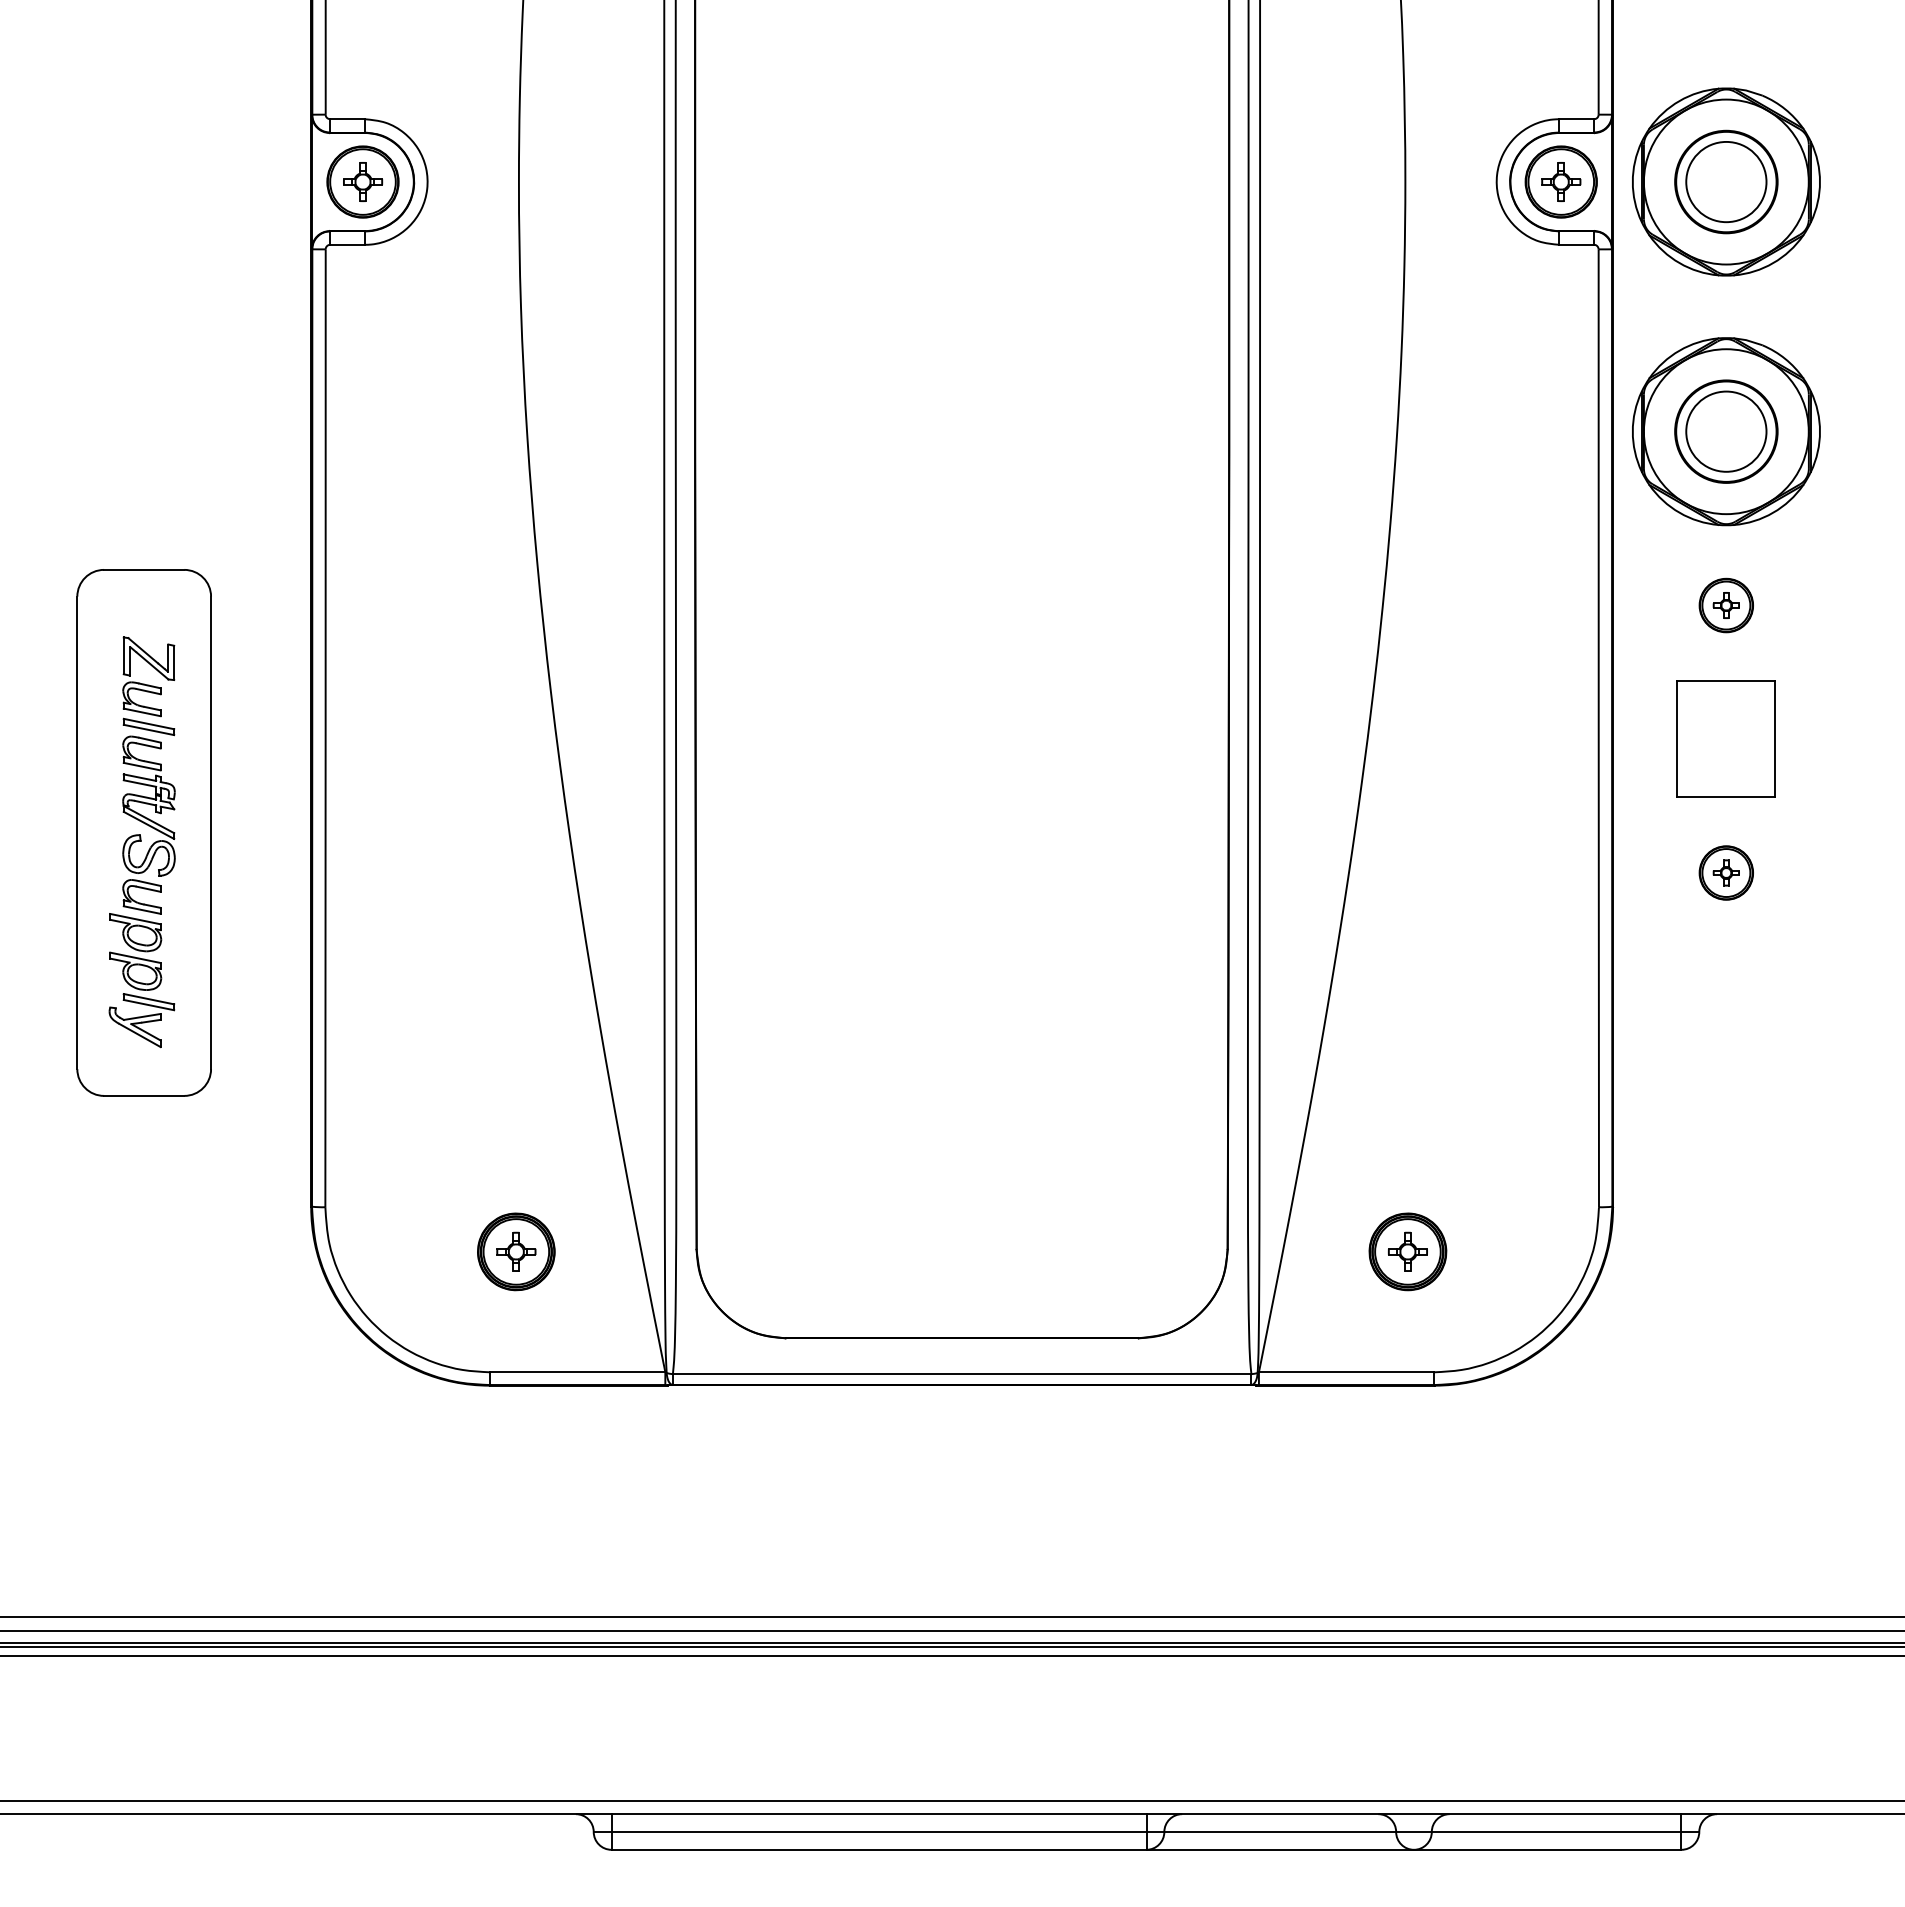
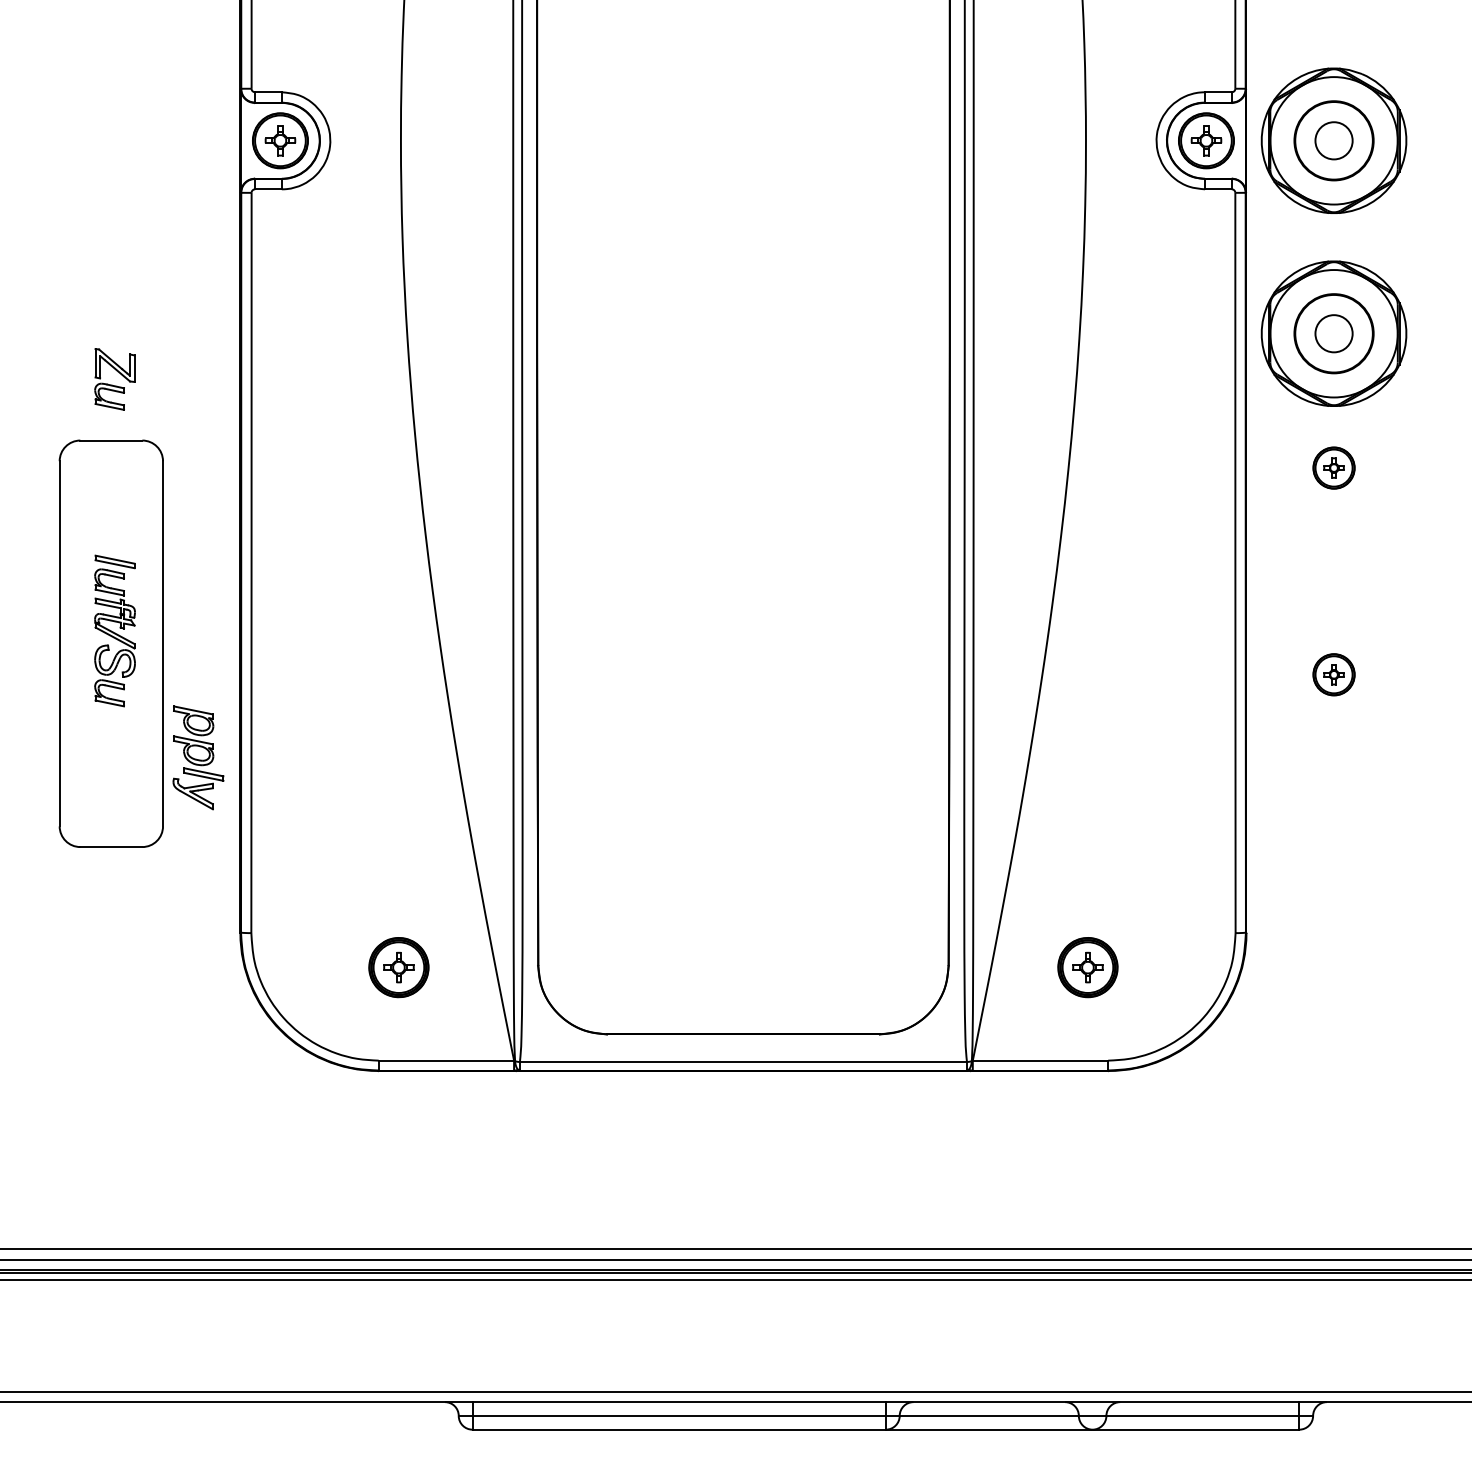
circle: (1726, 181) -> (1334, 140), size x0.6
circle: (1726, 431) -> (1334, 333), size x0.6
part: (148, 684) -> (114, 385), moved
part: (1725, 738) -> (1333, 570), removed
part: (141, 980) -> (198, 757), moved

